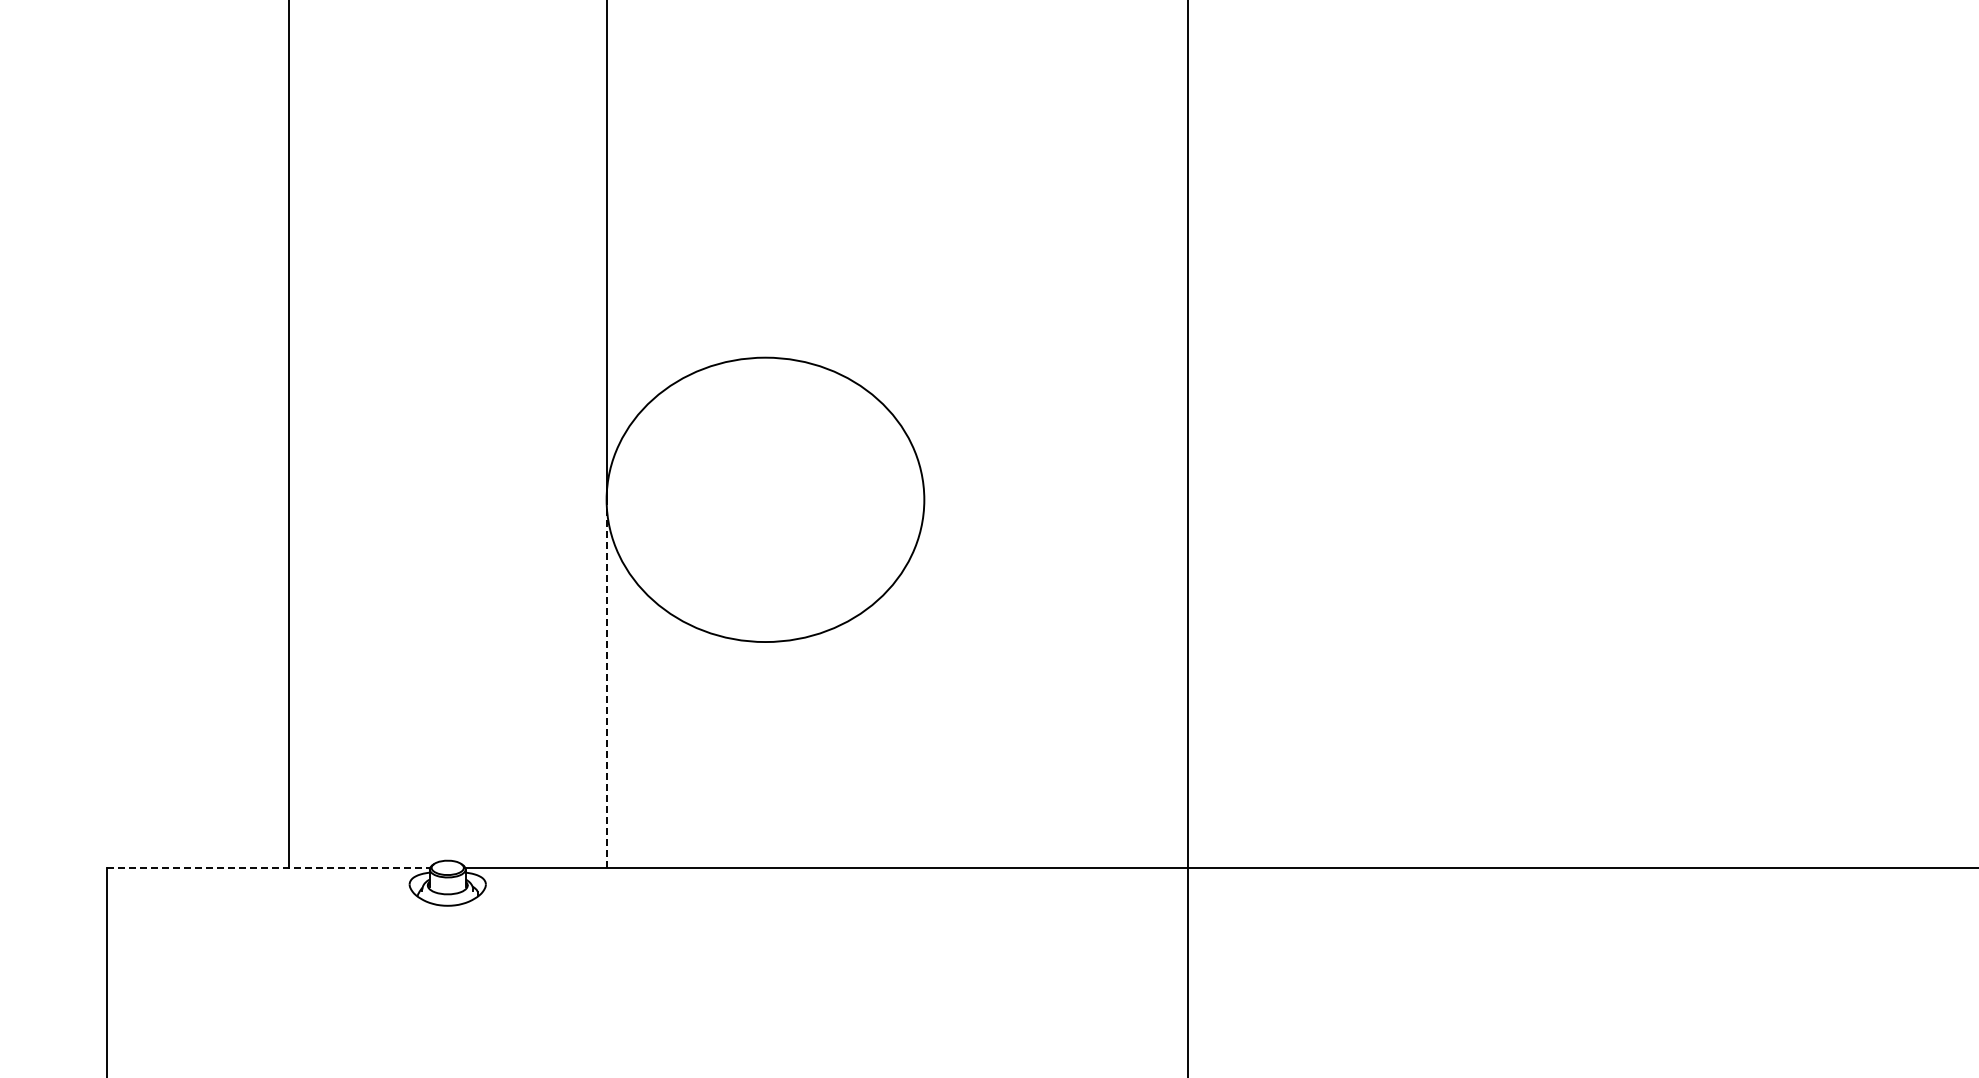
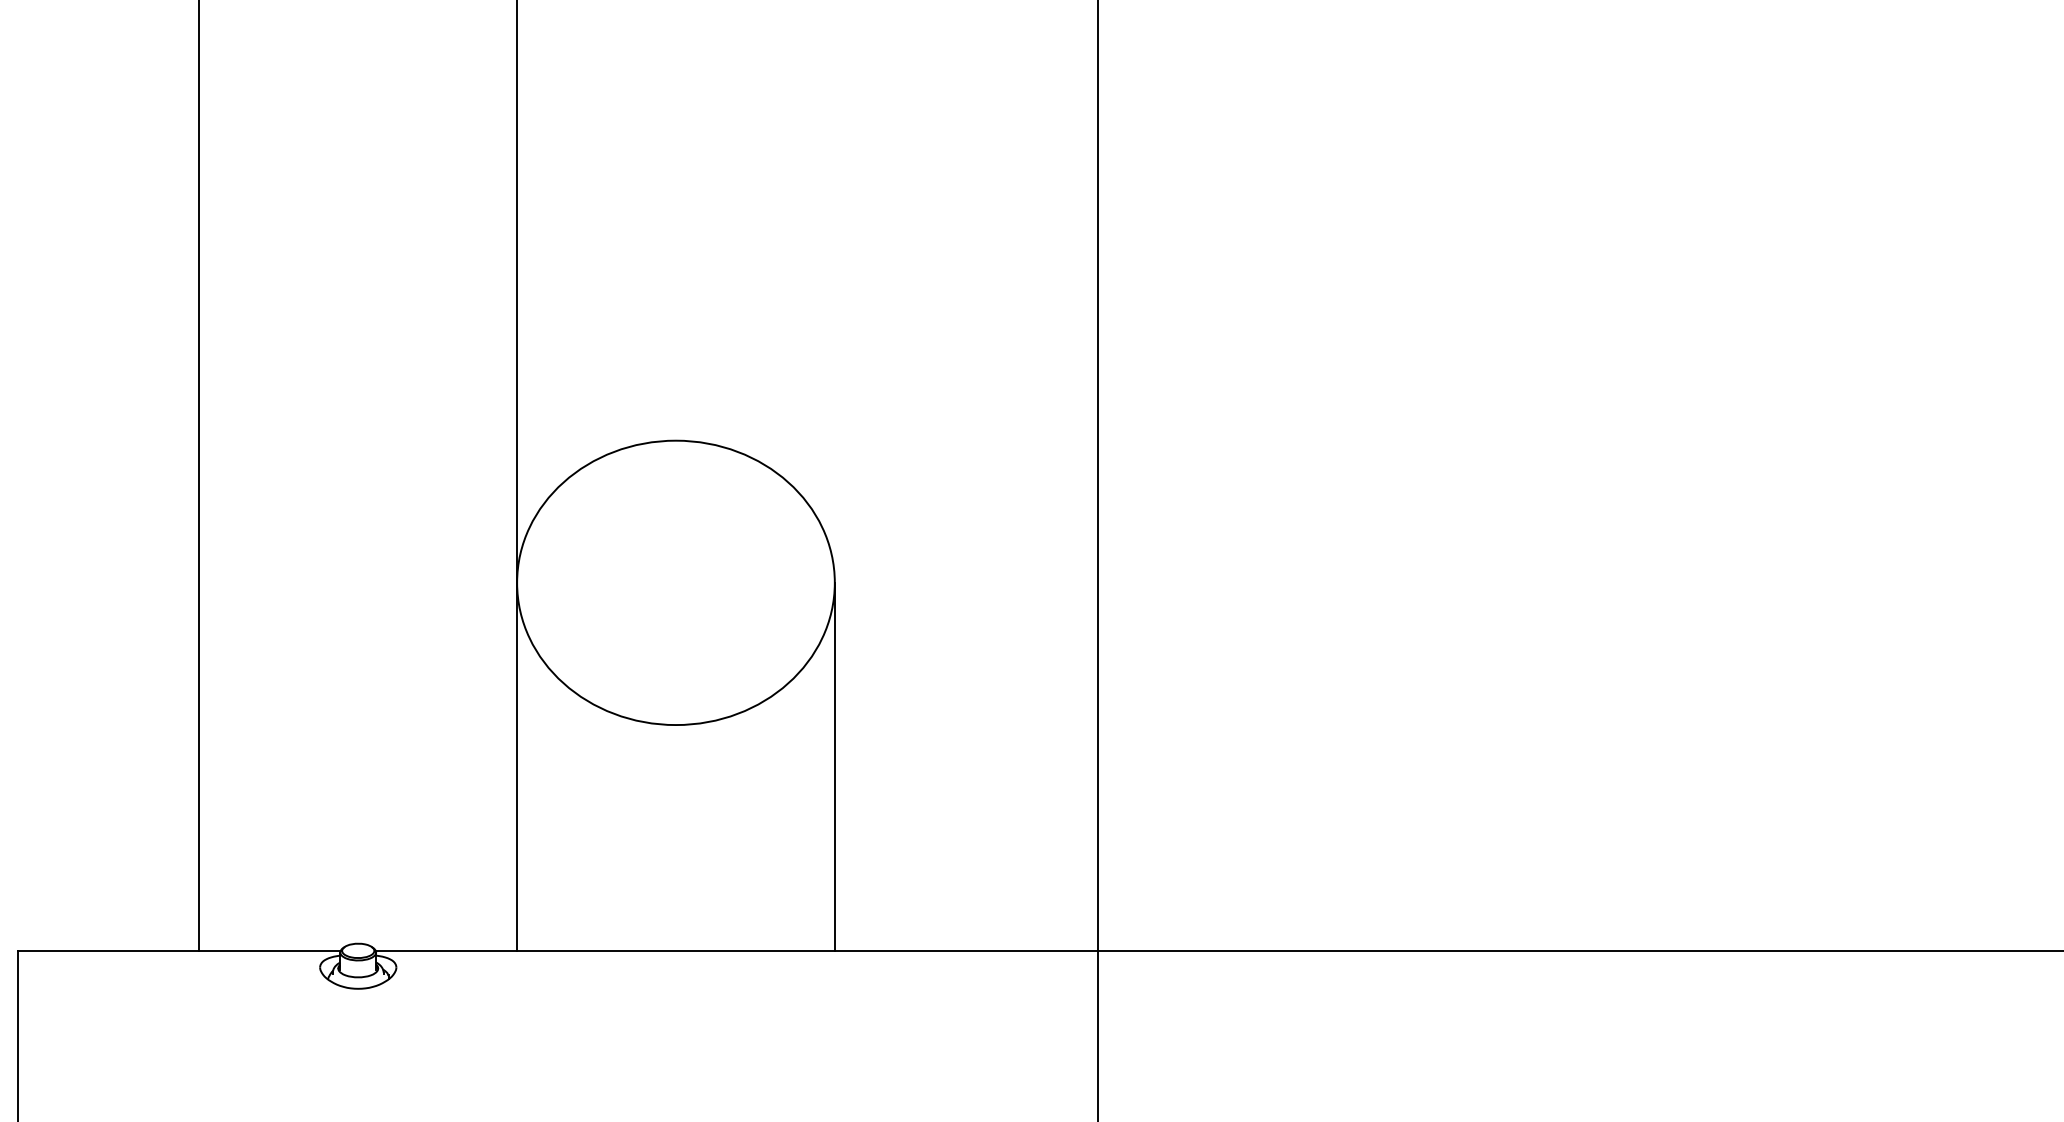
line: (607, 683) -> (517, 766), dashed -> solid
line: (924, 683) -> (834, 766), added
line: (269, 867) -> (179, 950), dashed -> solid

